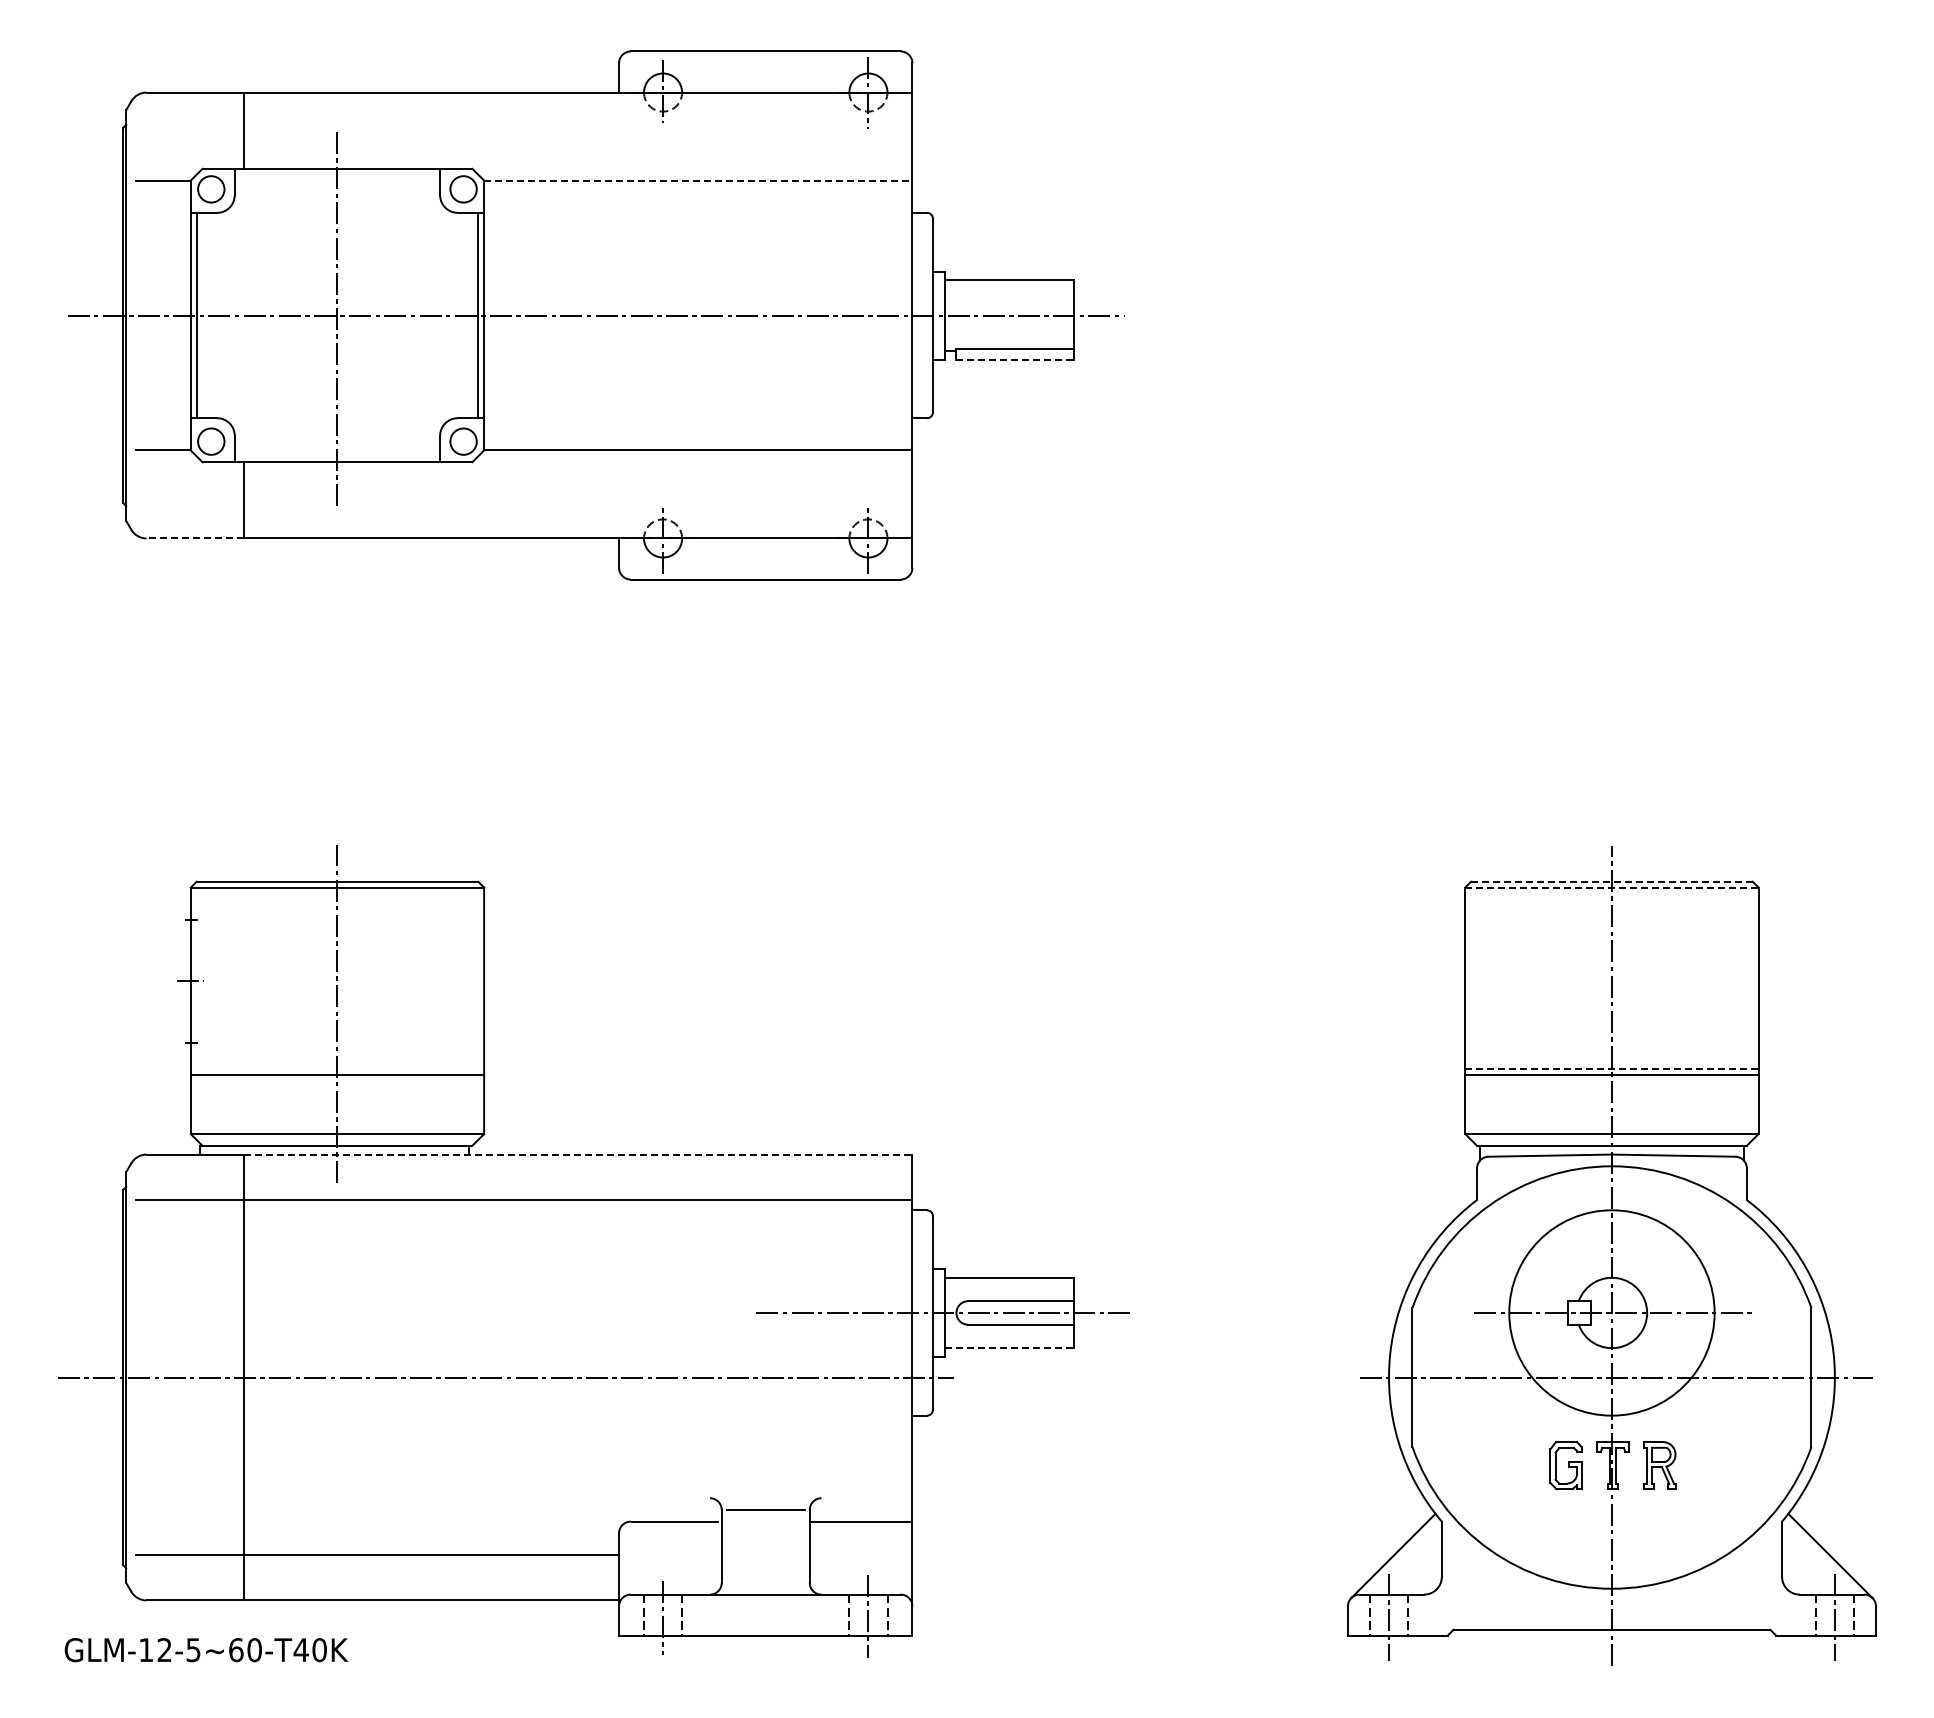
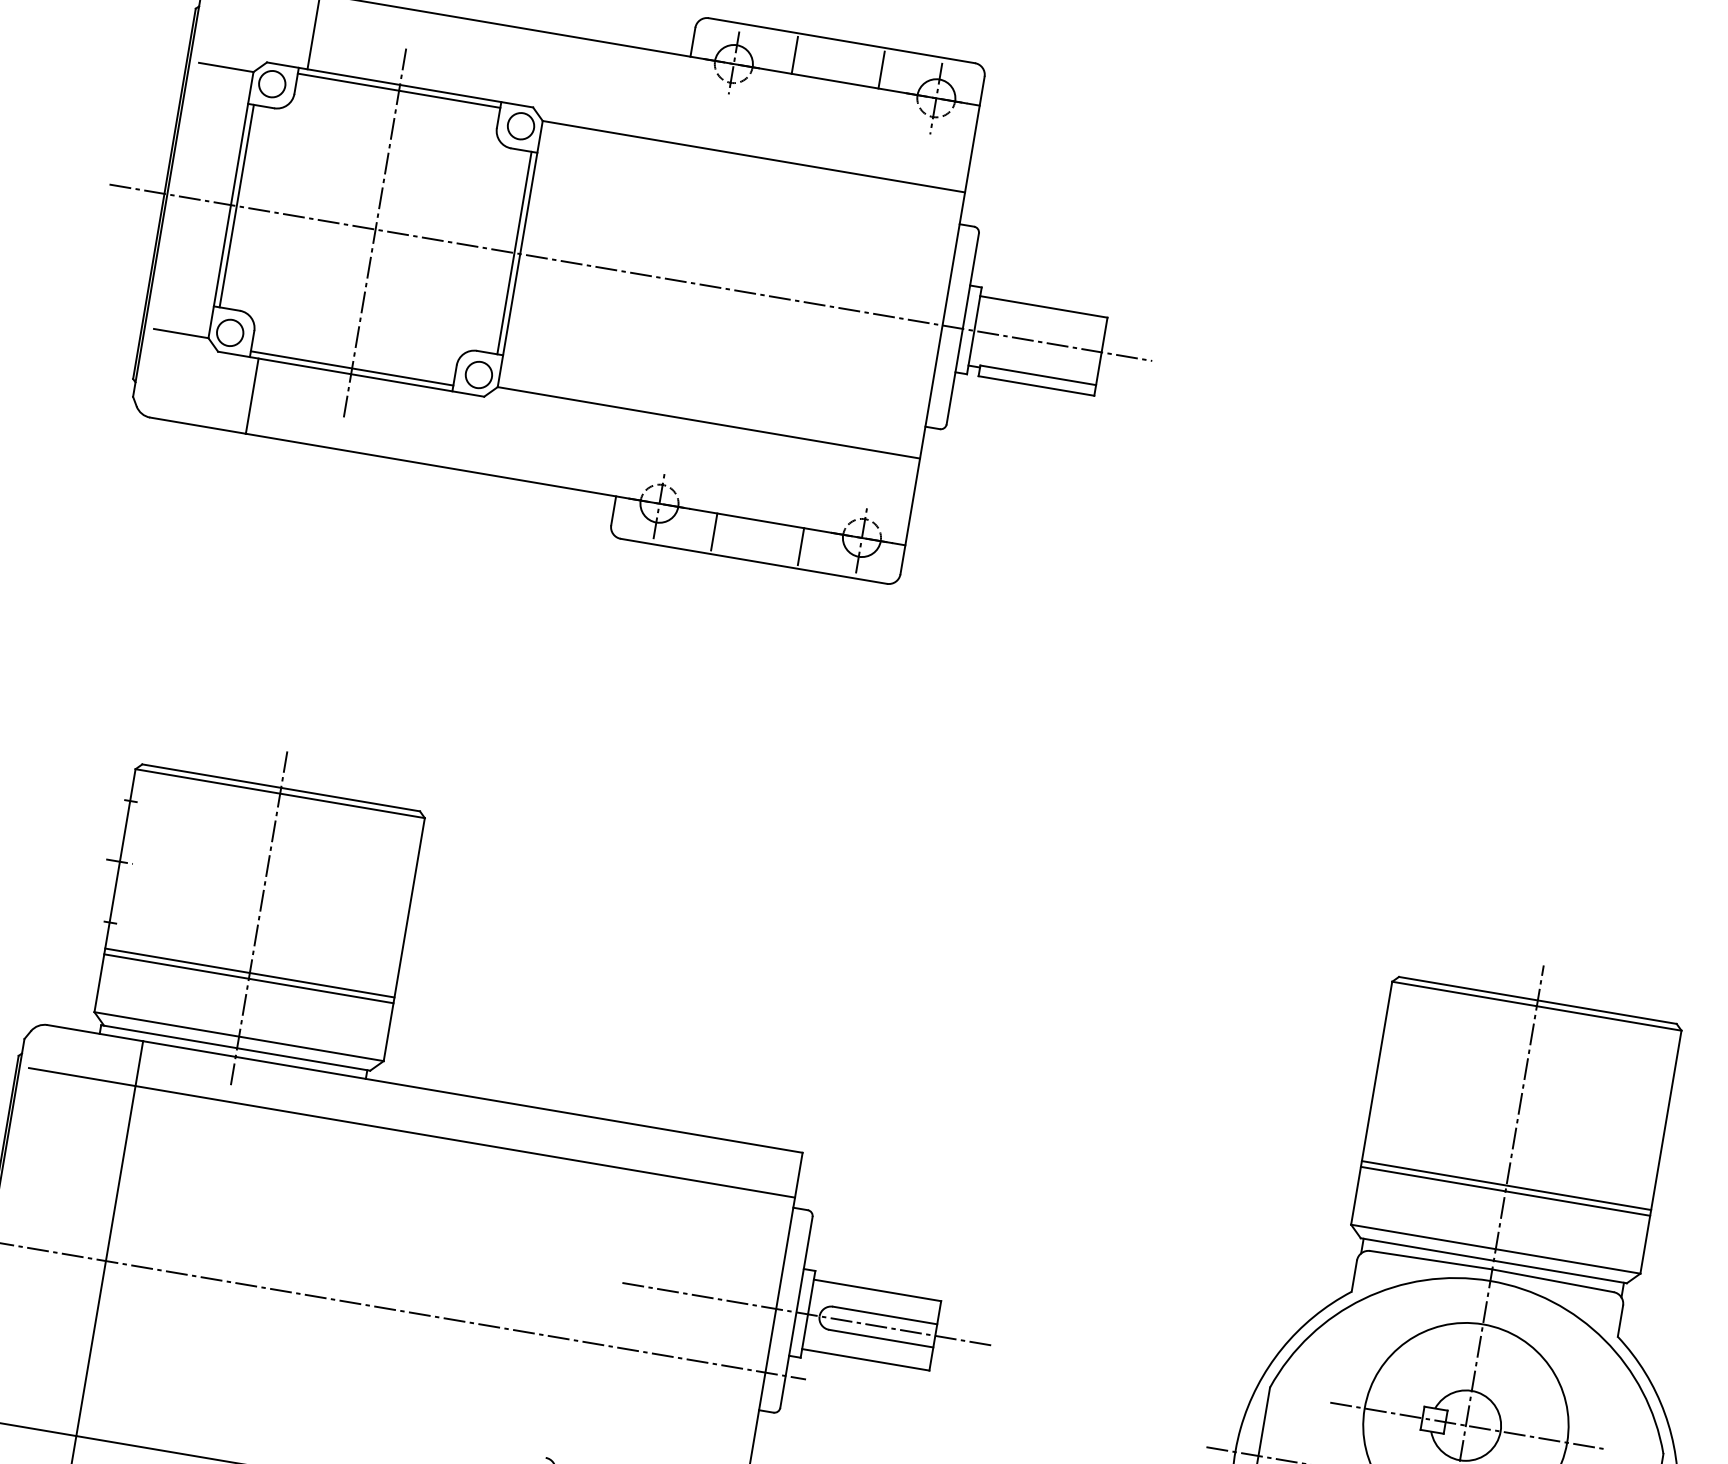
line: (721, 73) -> (794, 55), added
line: (809, 73) -> (881, 69), added
line: (337, 174) -> (399, 90), added
line: (698, 180) -> (754, 156), dashed -> solid
line: (1015, 359) -> (1036, 386), dashed -> solid
line: (337, 456) -> (352, 368), added
line: (195, 538) -> (198, 425), dashed -> solid
line: (721, 556) -> (714, 531), added
line: (809, 556) -> (800, 545), added
line: (1611, 881) -> (1537, 1000), dashed -> solid
line: (1611, 887) -> (1536, 1006), dashed -> solid
line: (337, 1069) -> (249, 973), added
line: (1611, 1069) -> (1506, 1185), dashed -> solid
line: (578, 1154) -> (473, 1097), dashed -> solid
line: (1009, 1348) -> (865, 1360), dashed -> solid

